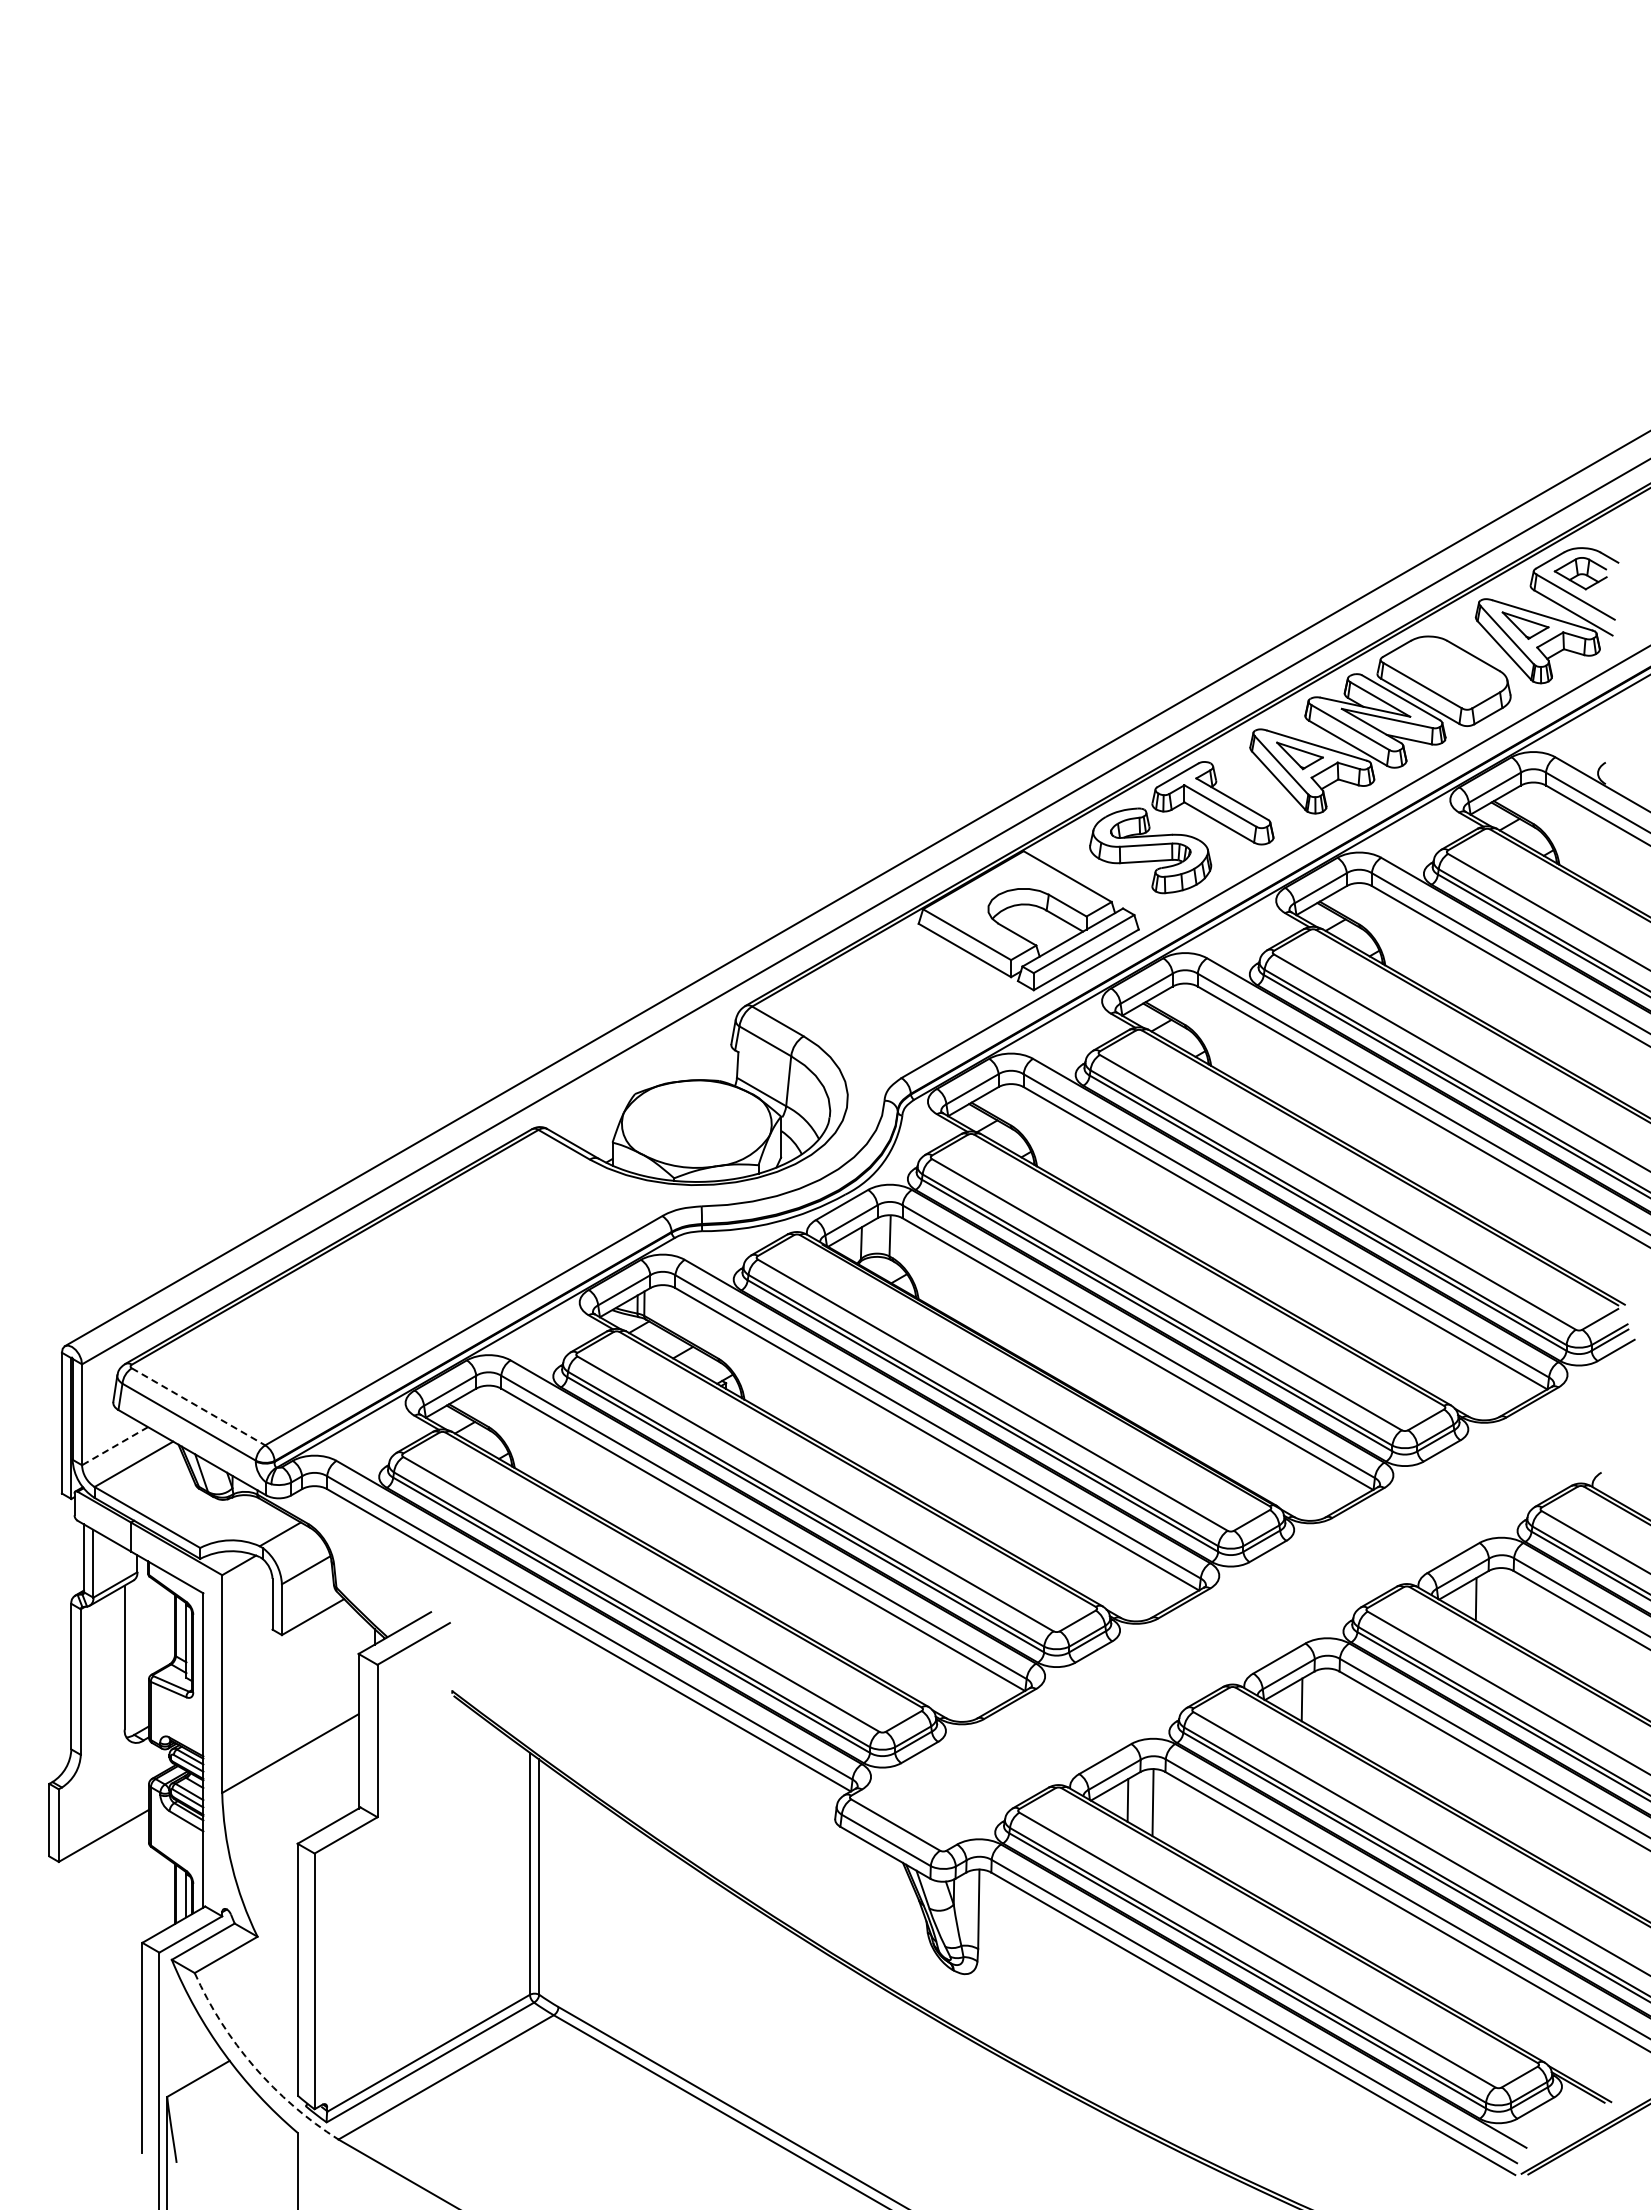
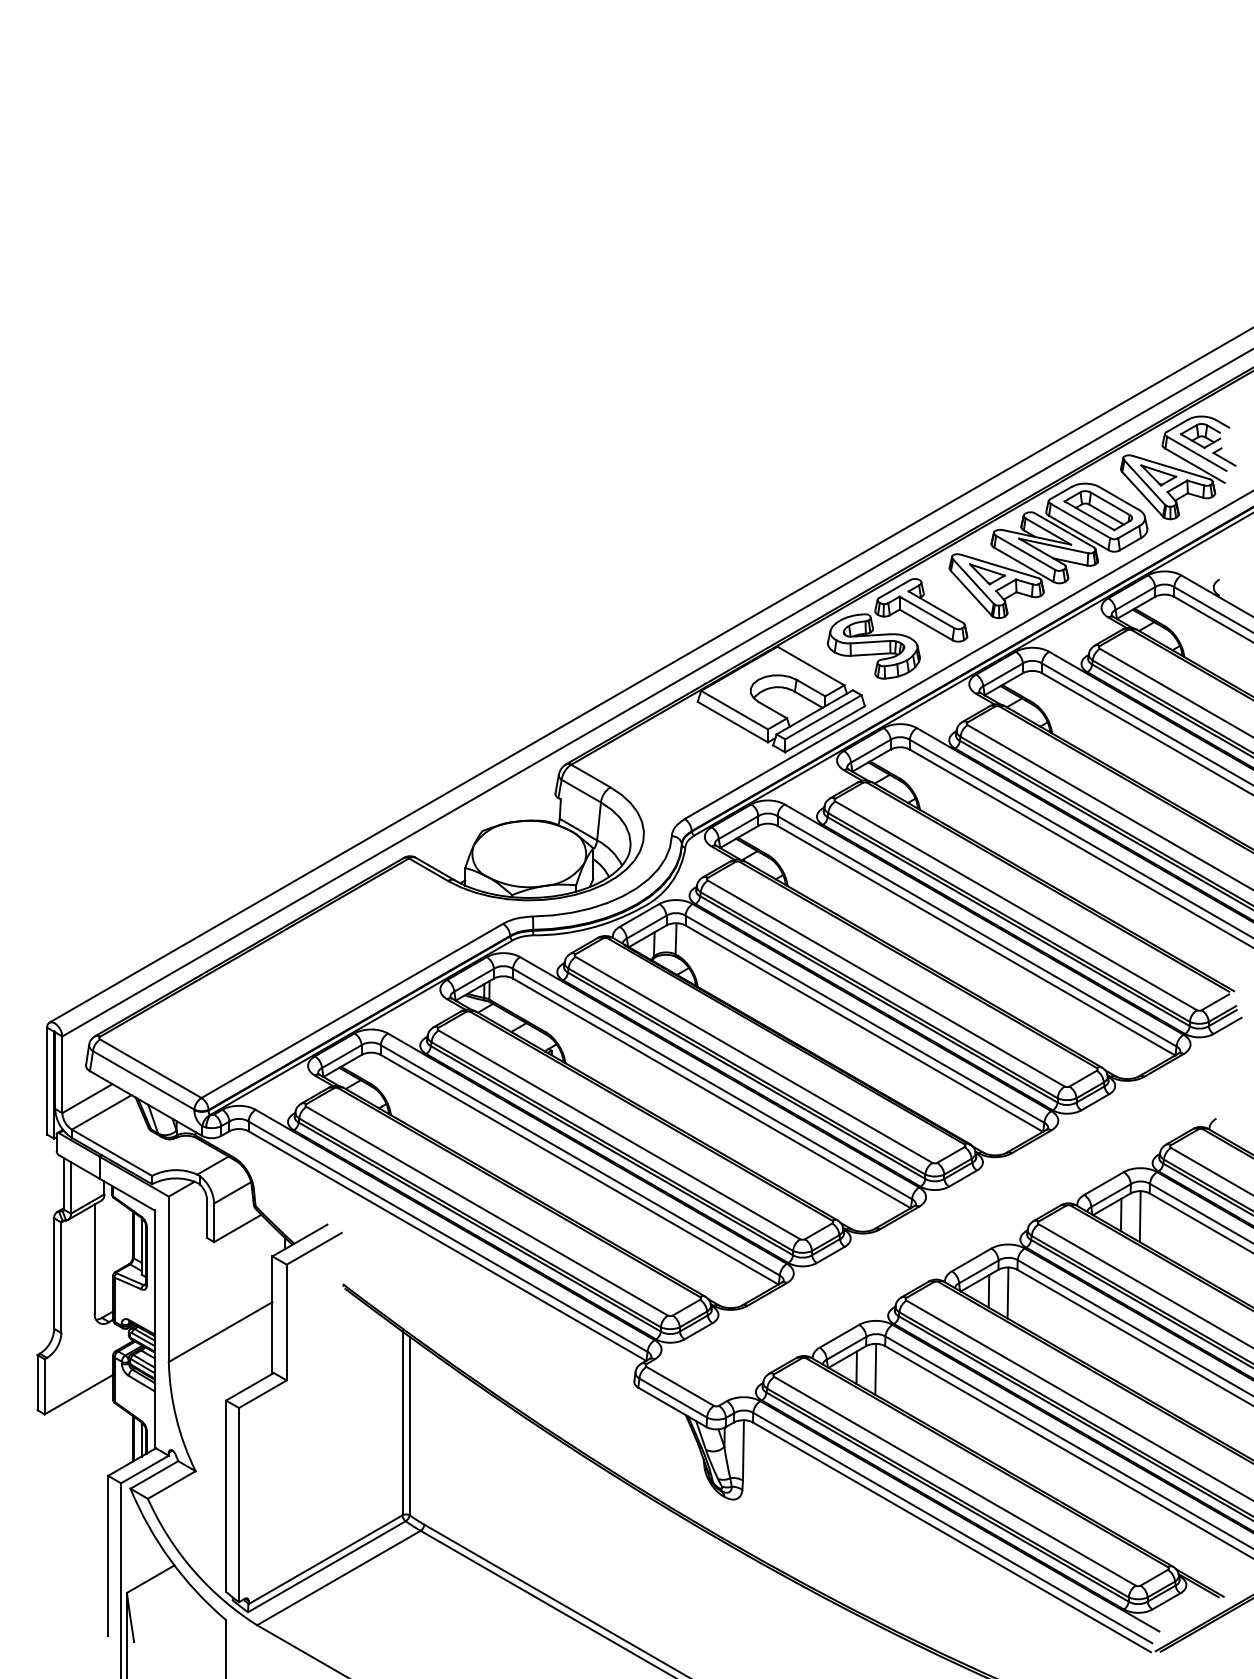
part: (1611, 601) -> (1223, 457), added
part: (1445, 671) -> (1097, 510), added
line: (199, 1407) -> (151, 1069), dashed -> solid
line: (114, 1446) -> (86, 1098), dashed -> solid
line: (1500, 1601) -> (1139, 1216), added
line: (1326, 1701) -> (1007, 1292), added
arc: (254, 2066) -> (193, 1569), dashed -> solid

